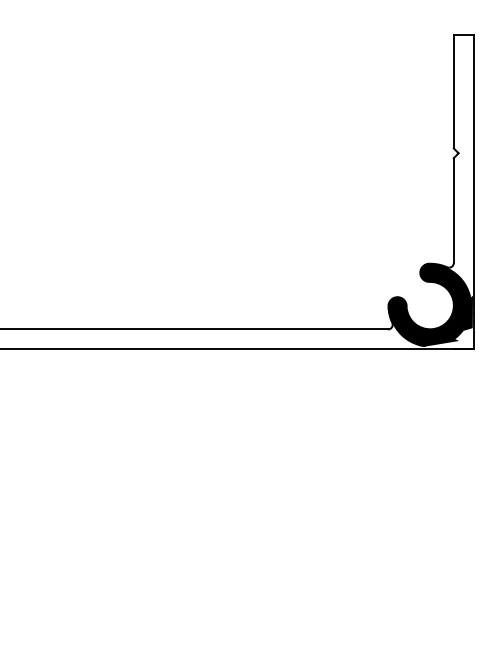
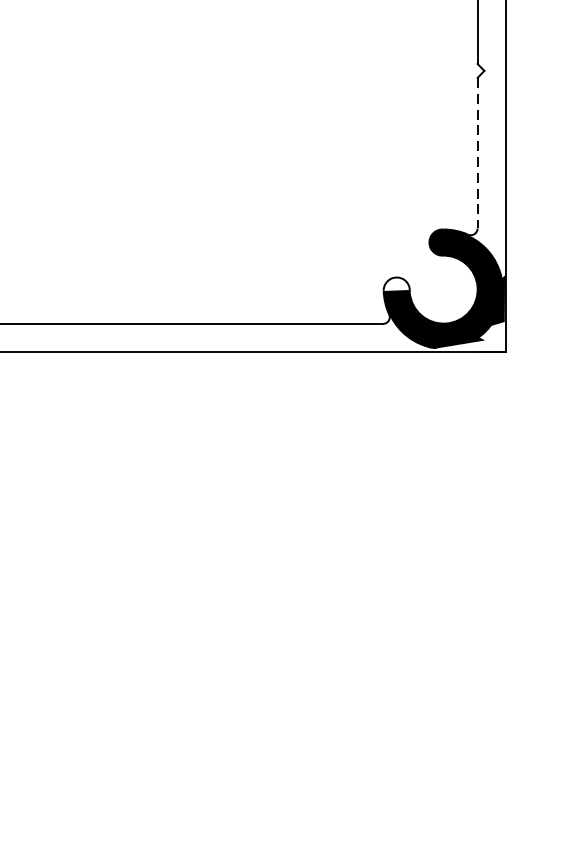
line: (453, 211) -> (477, 154), solid -> dashed
fill: (397, 306) -> (396, 290), removed

